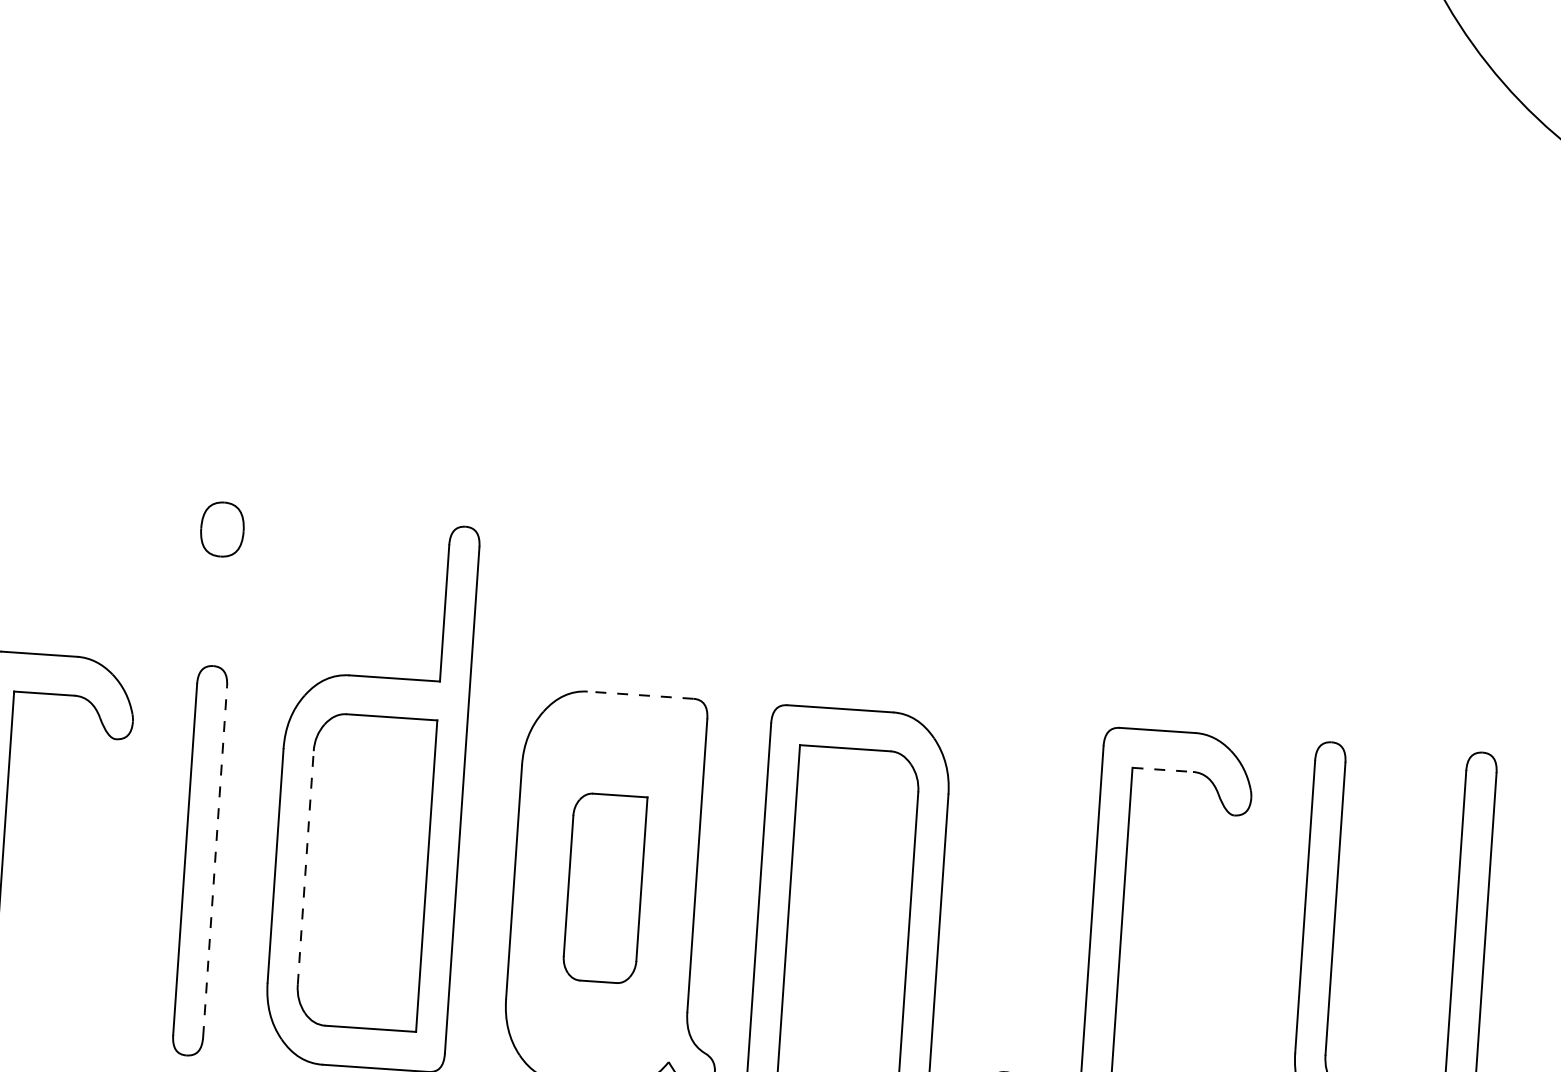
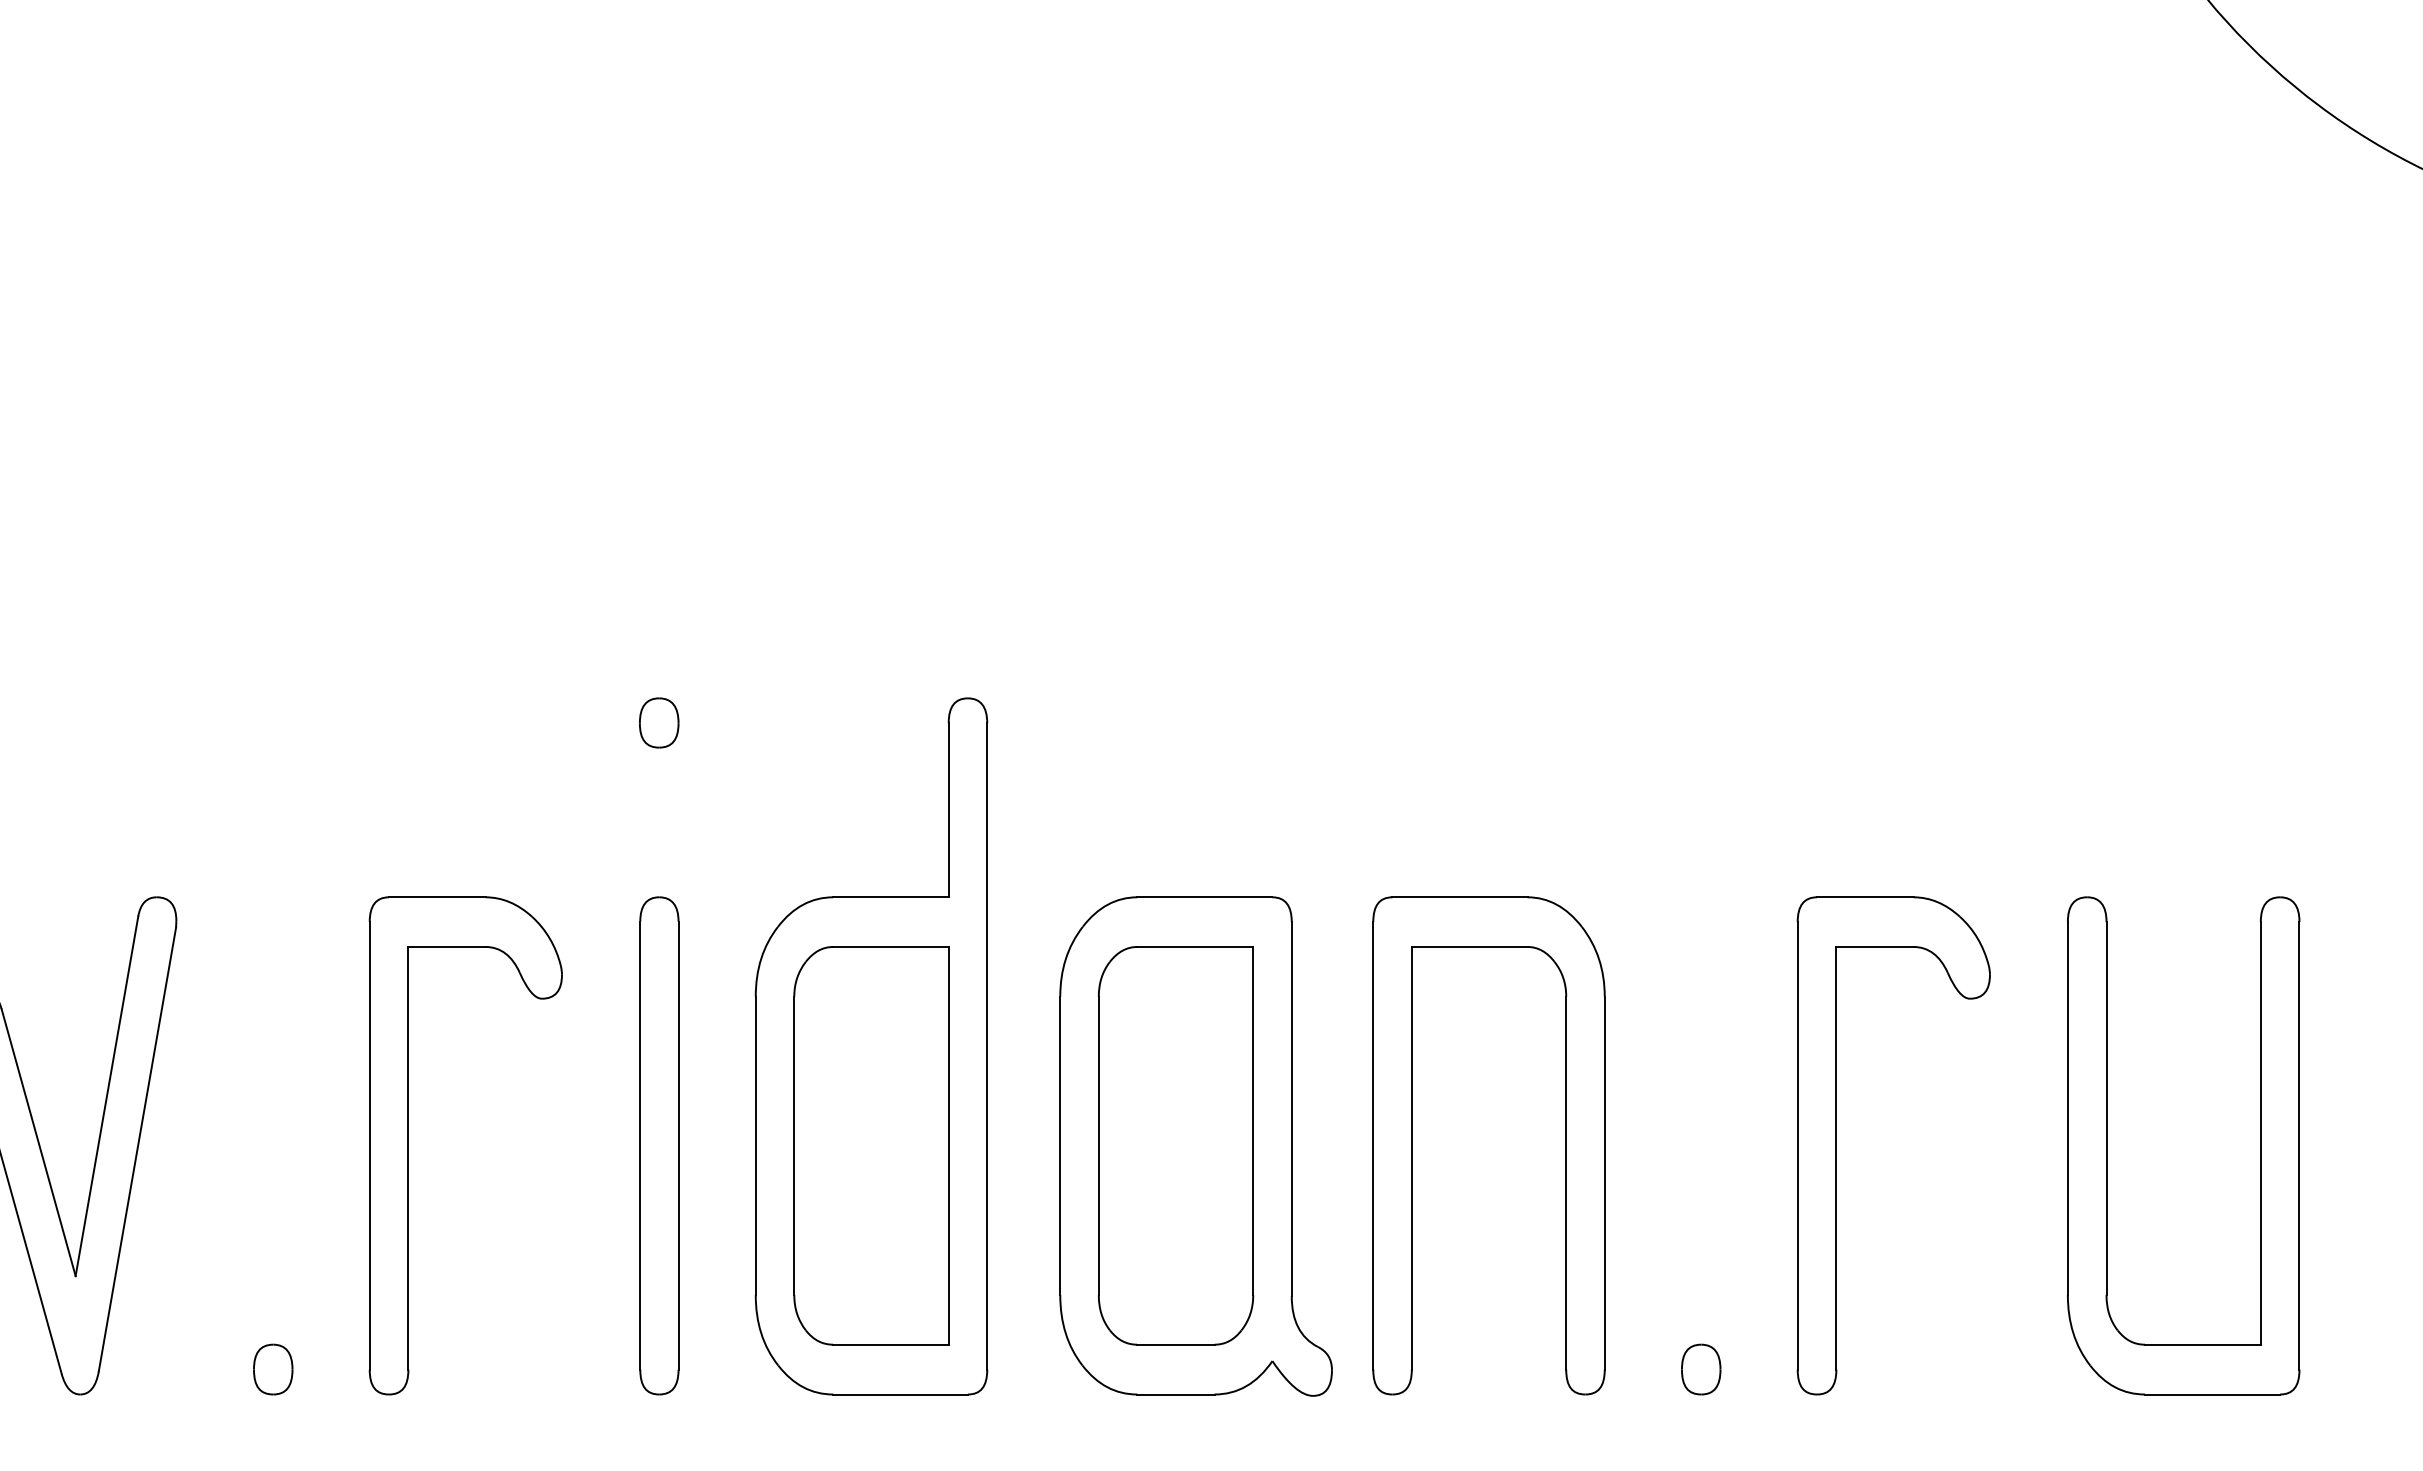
part: (222, 529) -> (659, 722), size x0.71
line: (640, 695) -> (1204, 897), dashed -> solid
line: (1162, 769) -> (1874, 946), dashed -> solid
line: (215, 861) -> (678, 1145), dashed -> solid
line: (305, 867) -> (794, 1145), dashed -> solid
part: (605, 888) -> (1176, 1145), size x1.67

